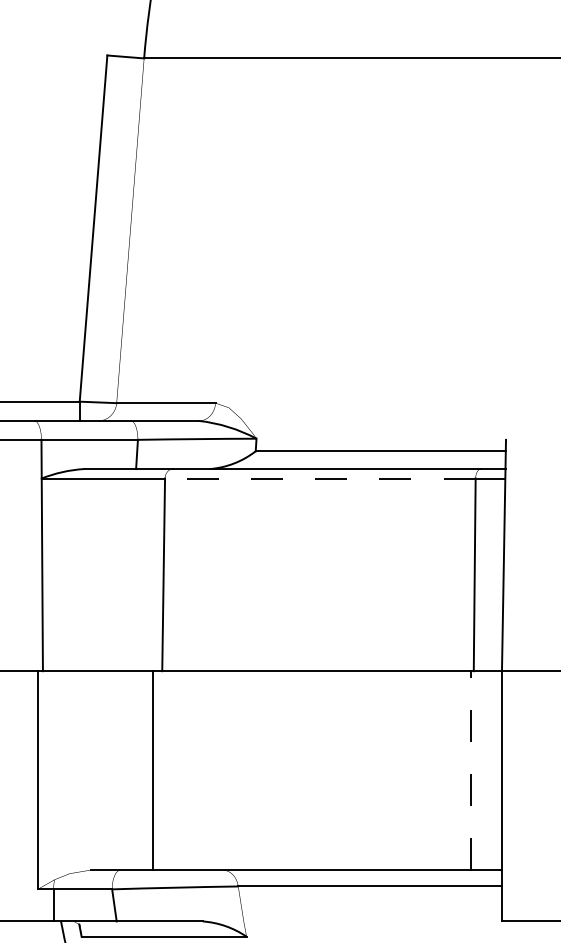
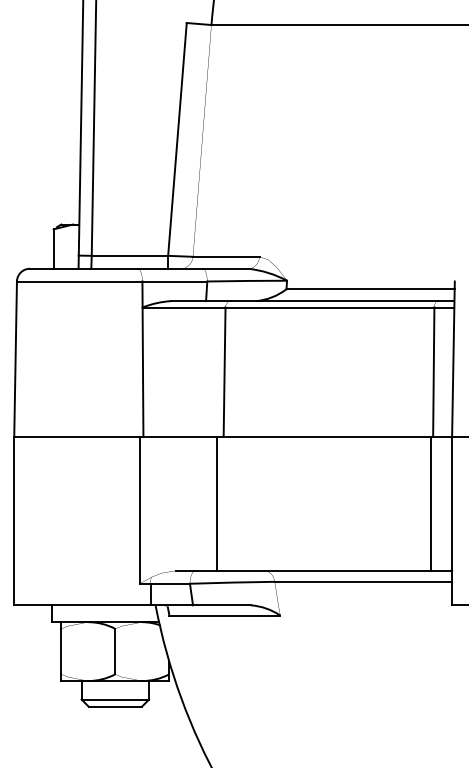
line: (319, 478) -> (329, 307), dashed -> solid
line: (471, 769) -> (431, 503), dashed -> solid

